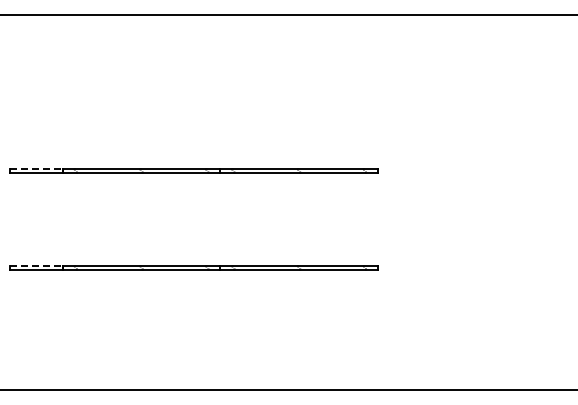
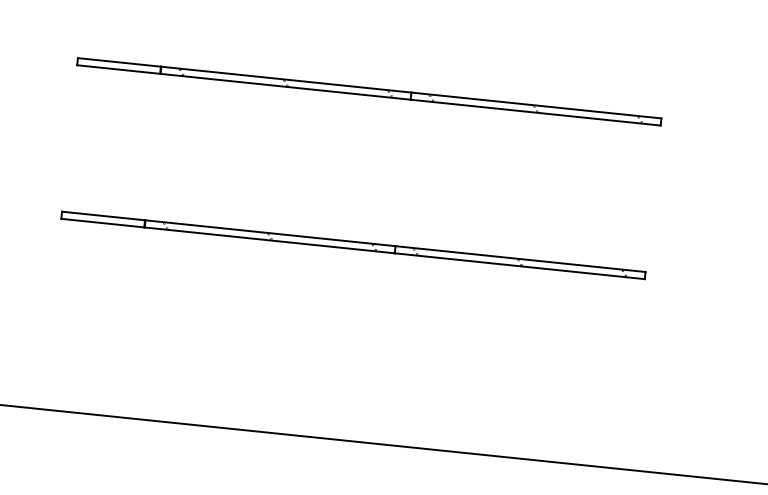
line: (36, 168) -> (119, 61), dashed -> solid
line: (36, 265) -> (103, 215), dashed -> solid

